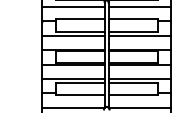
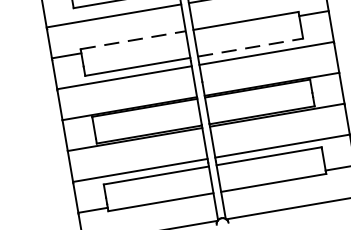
line: (80, 19) -> (133, 40), solid -> dashed
line: (133, 31) -> (251, 46), solid -> dashed

